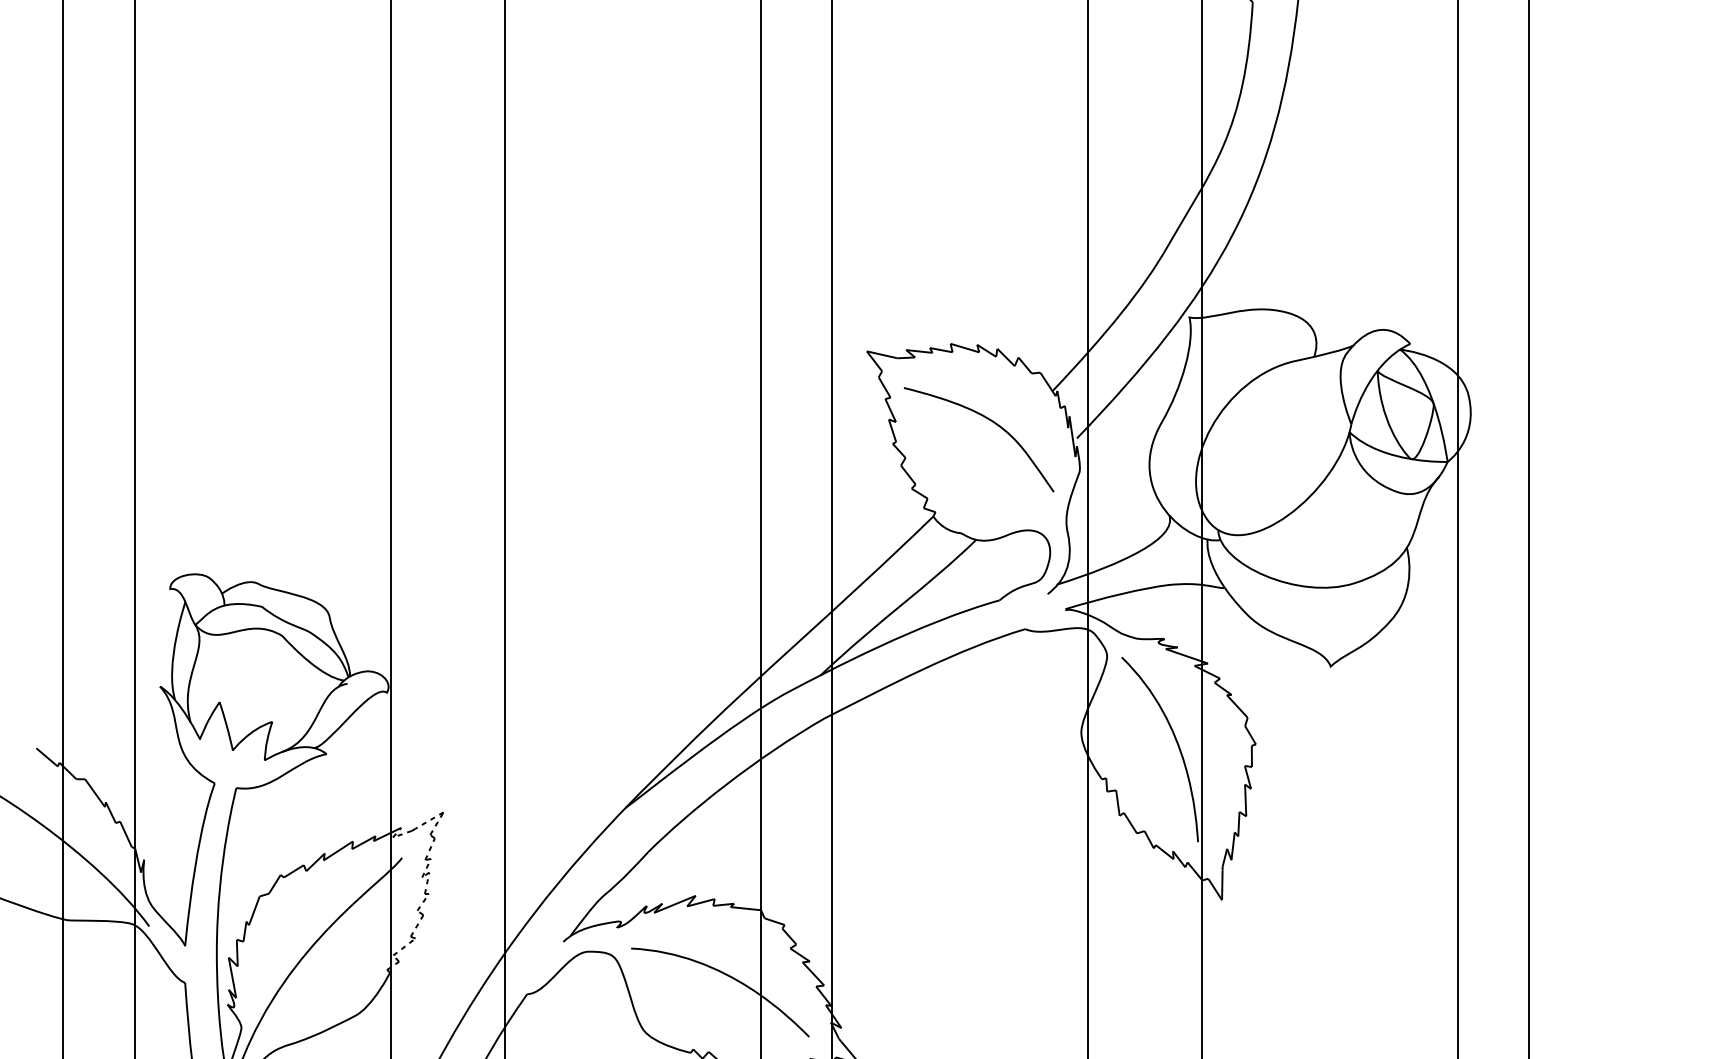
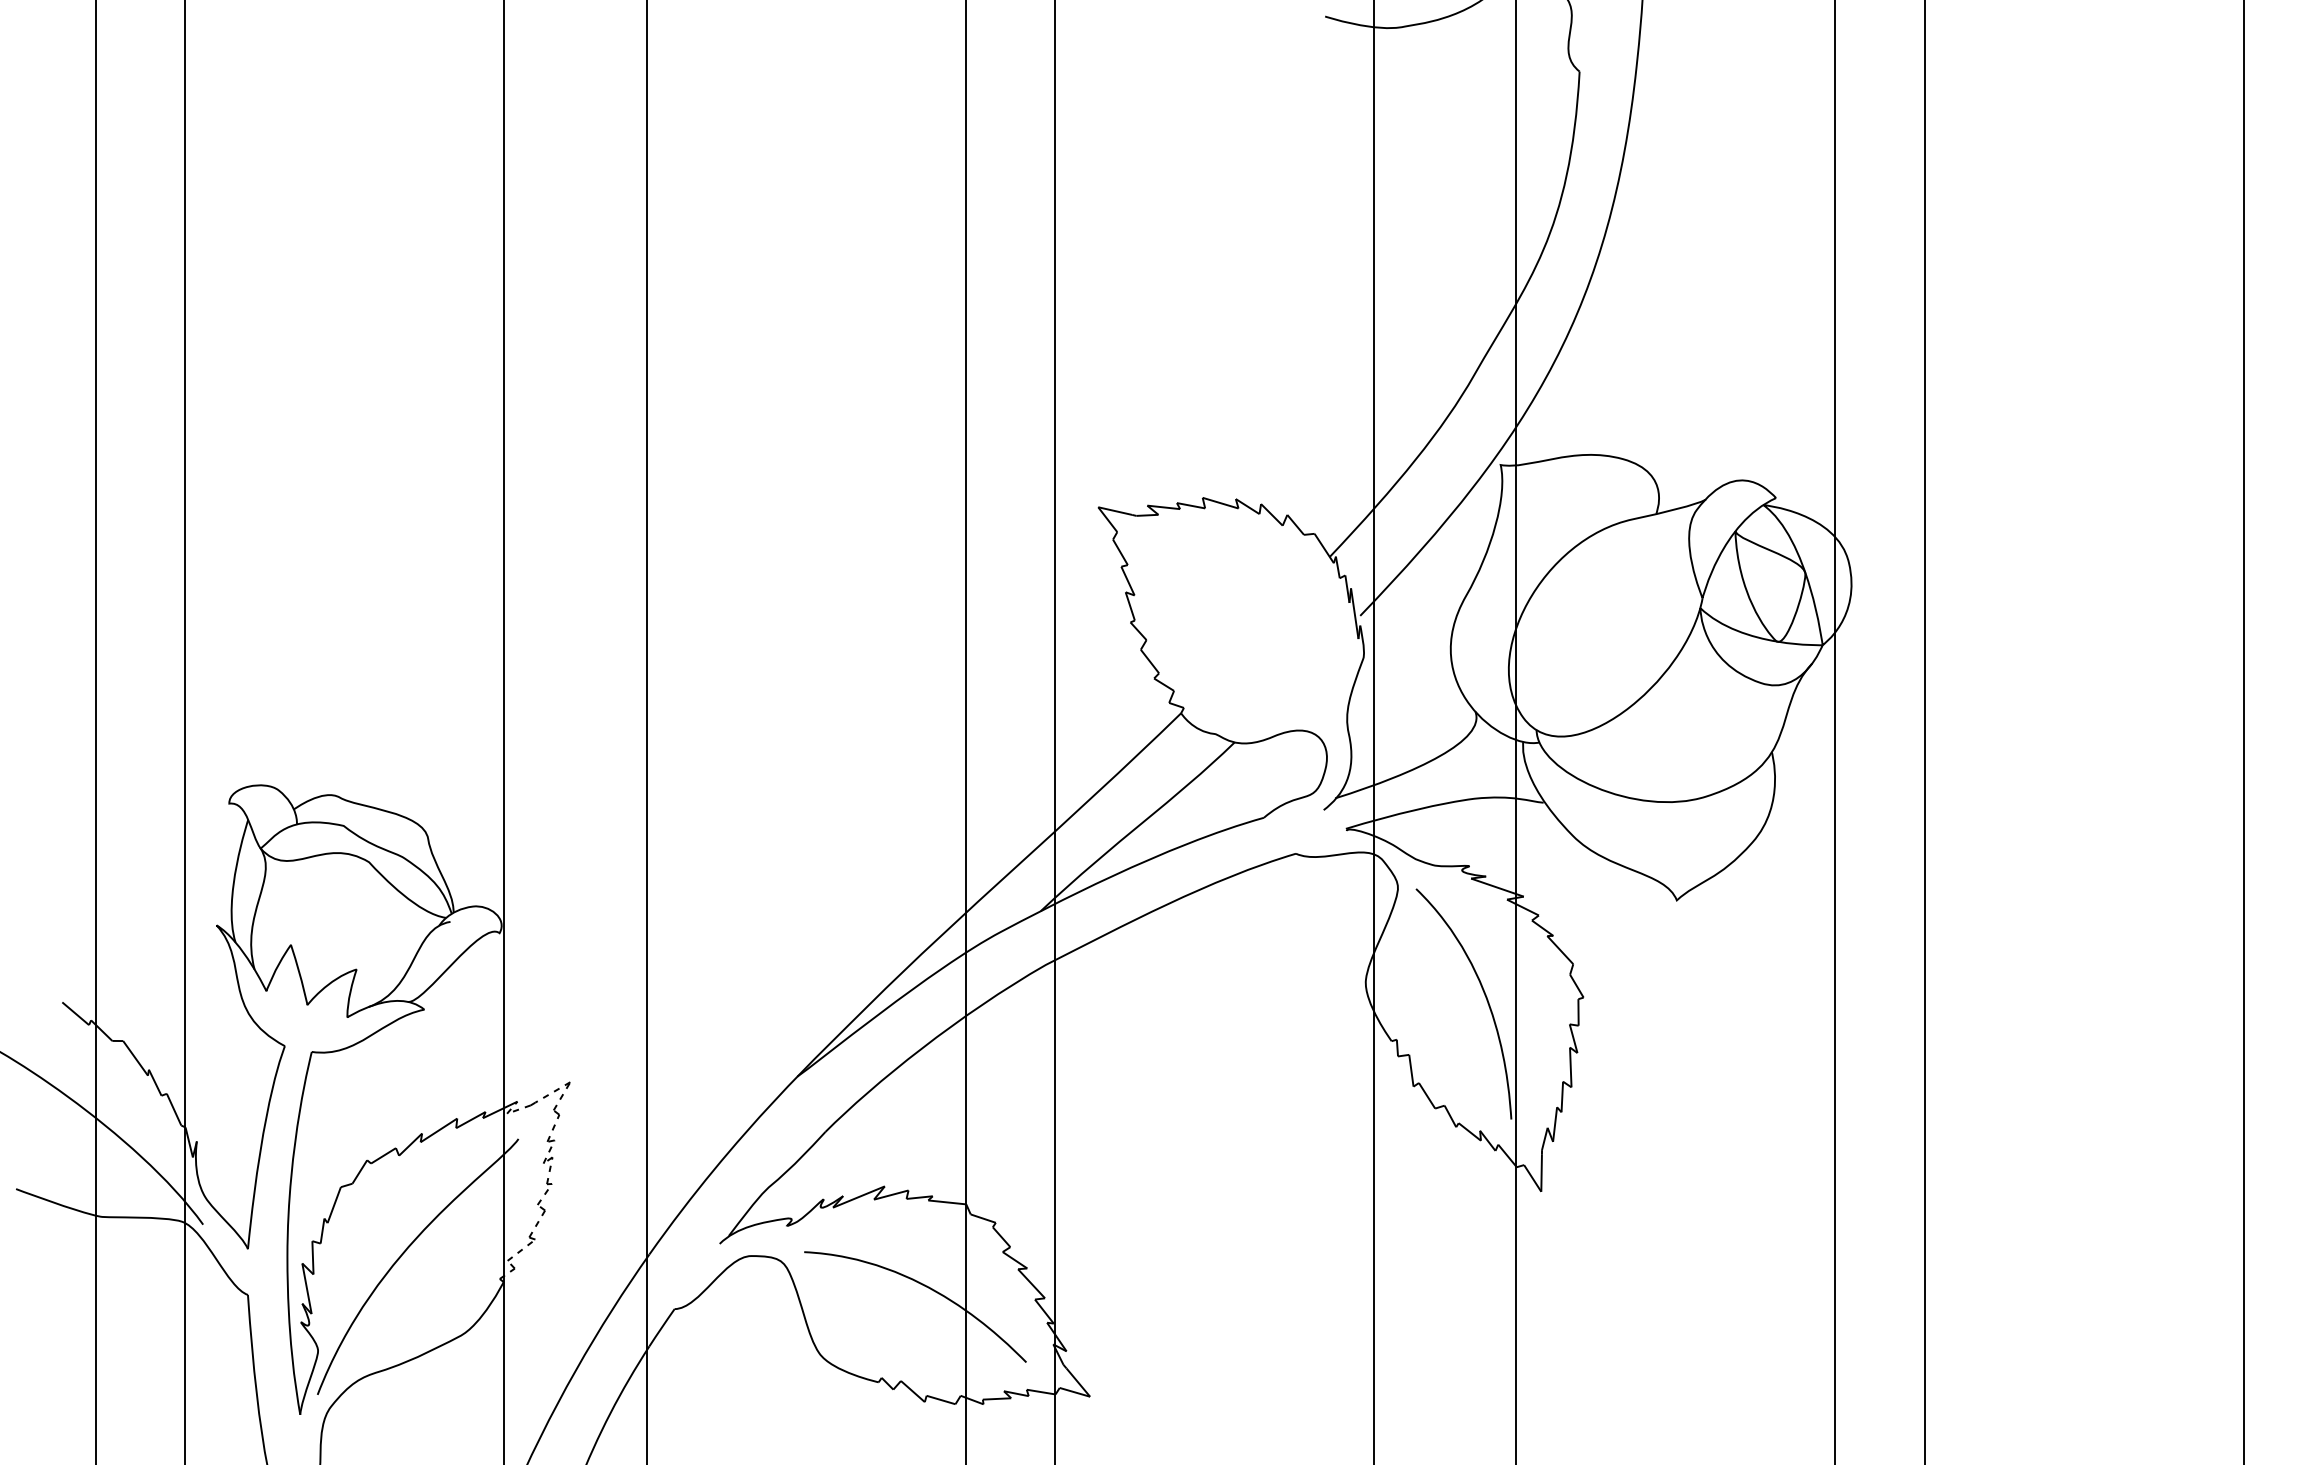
curve: (988, 419) -> (1249, 592), removed

